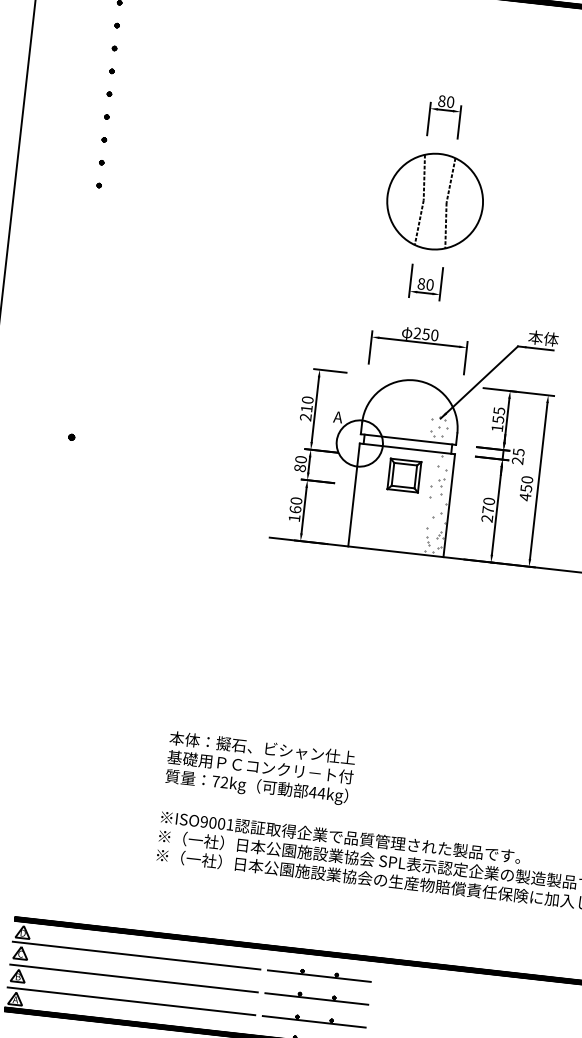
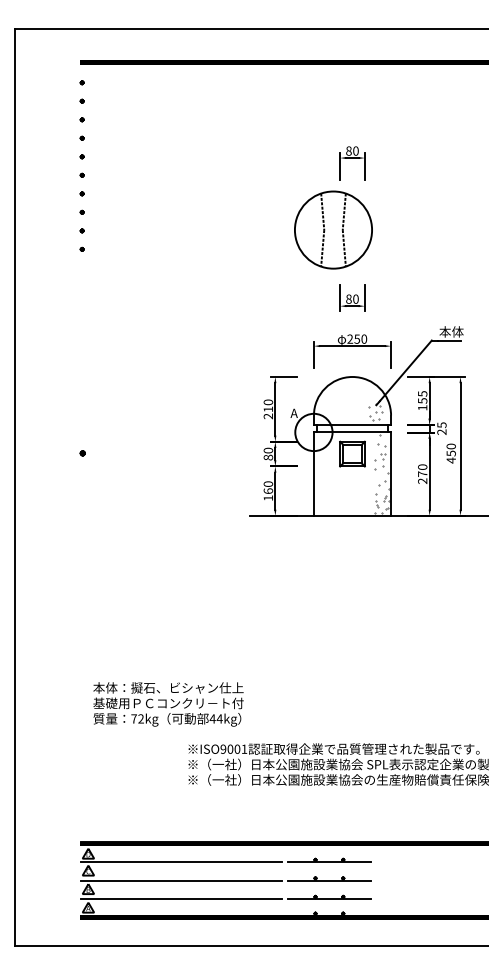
part: (435, 200) -> (333, 229), moved
text: (260, 768) -> (168, 704), moved

